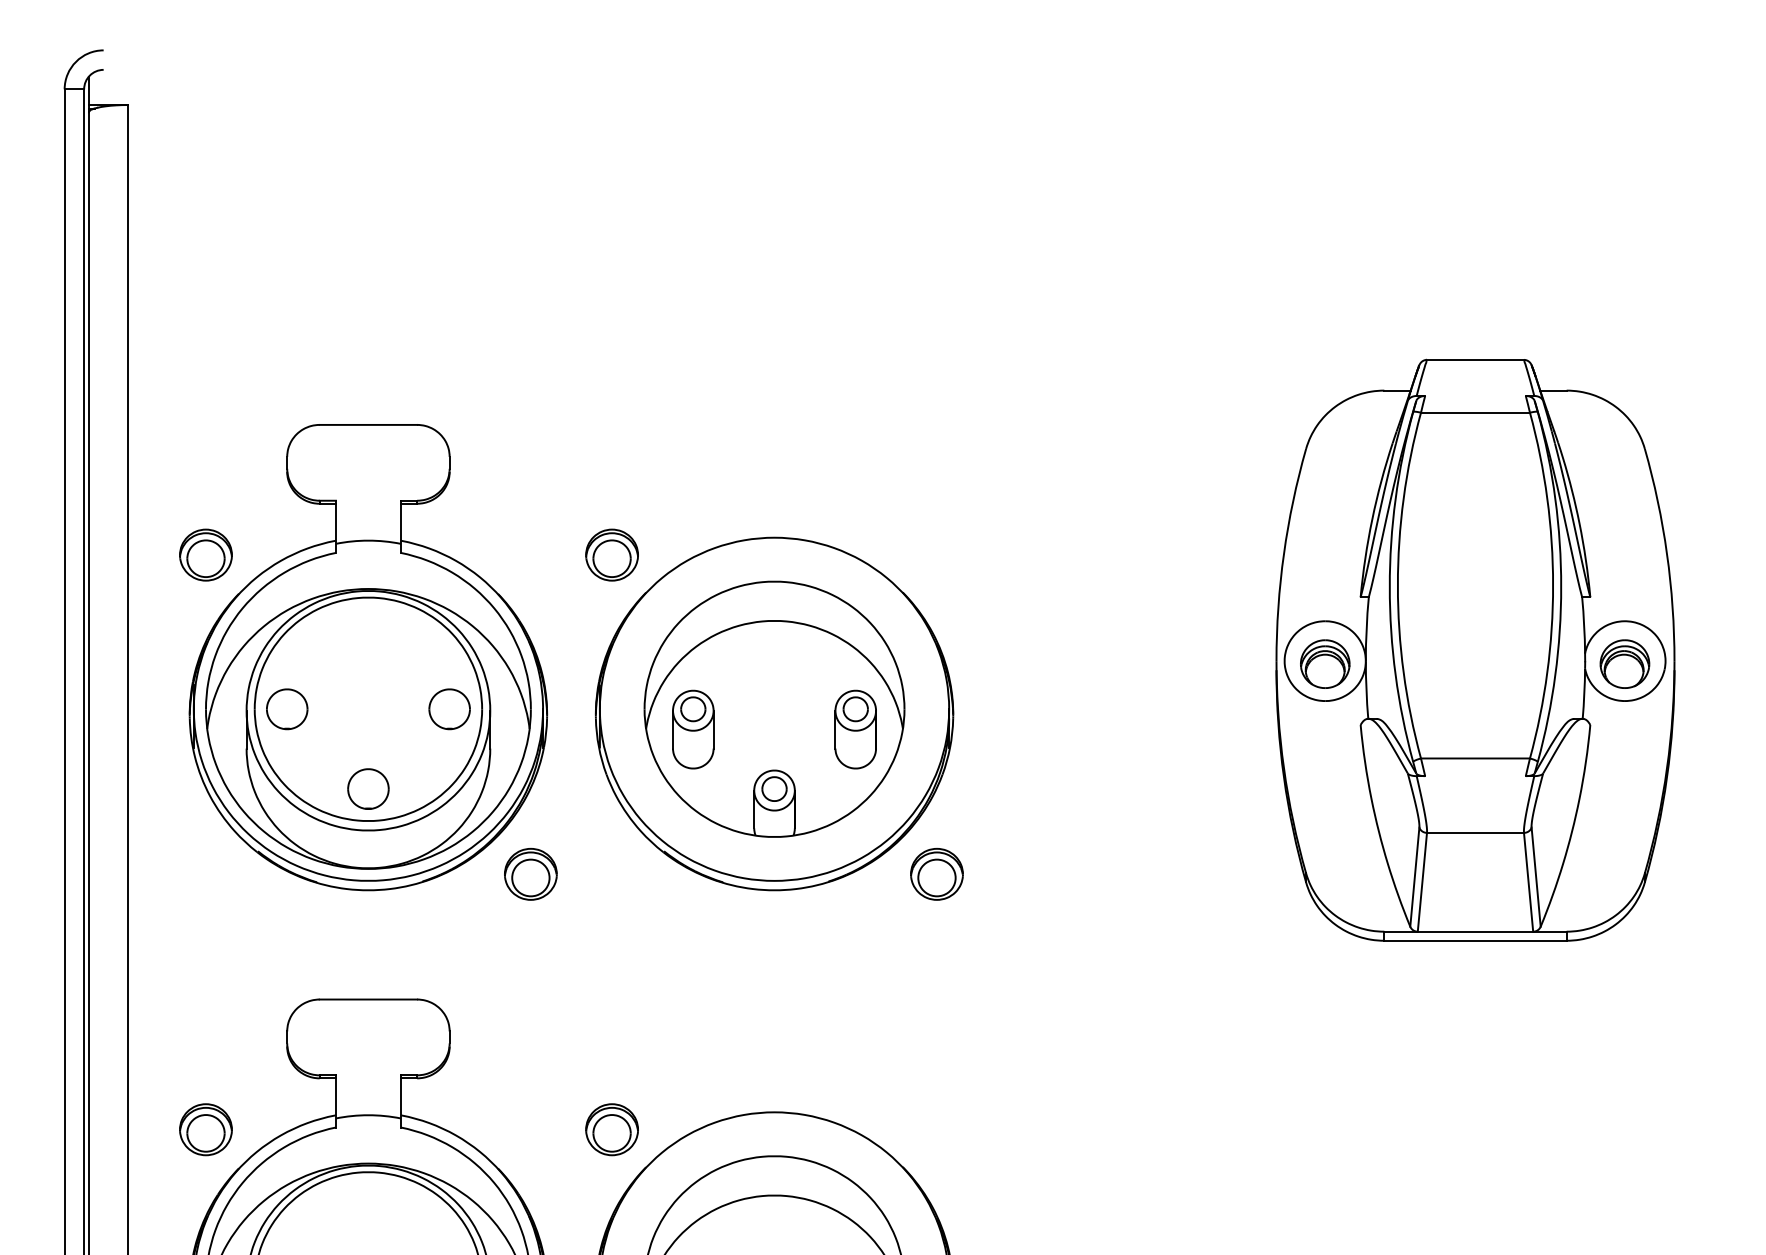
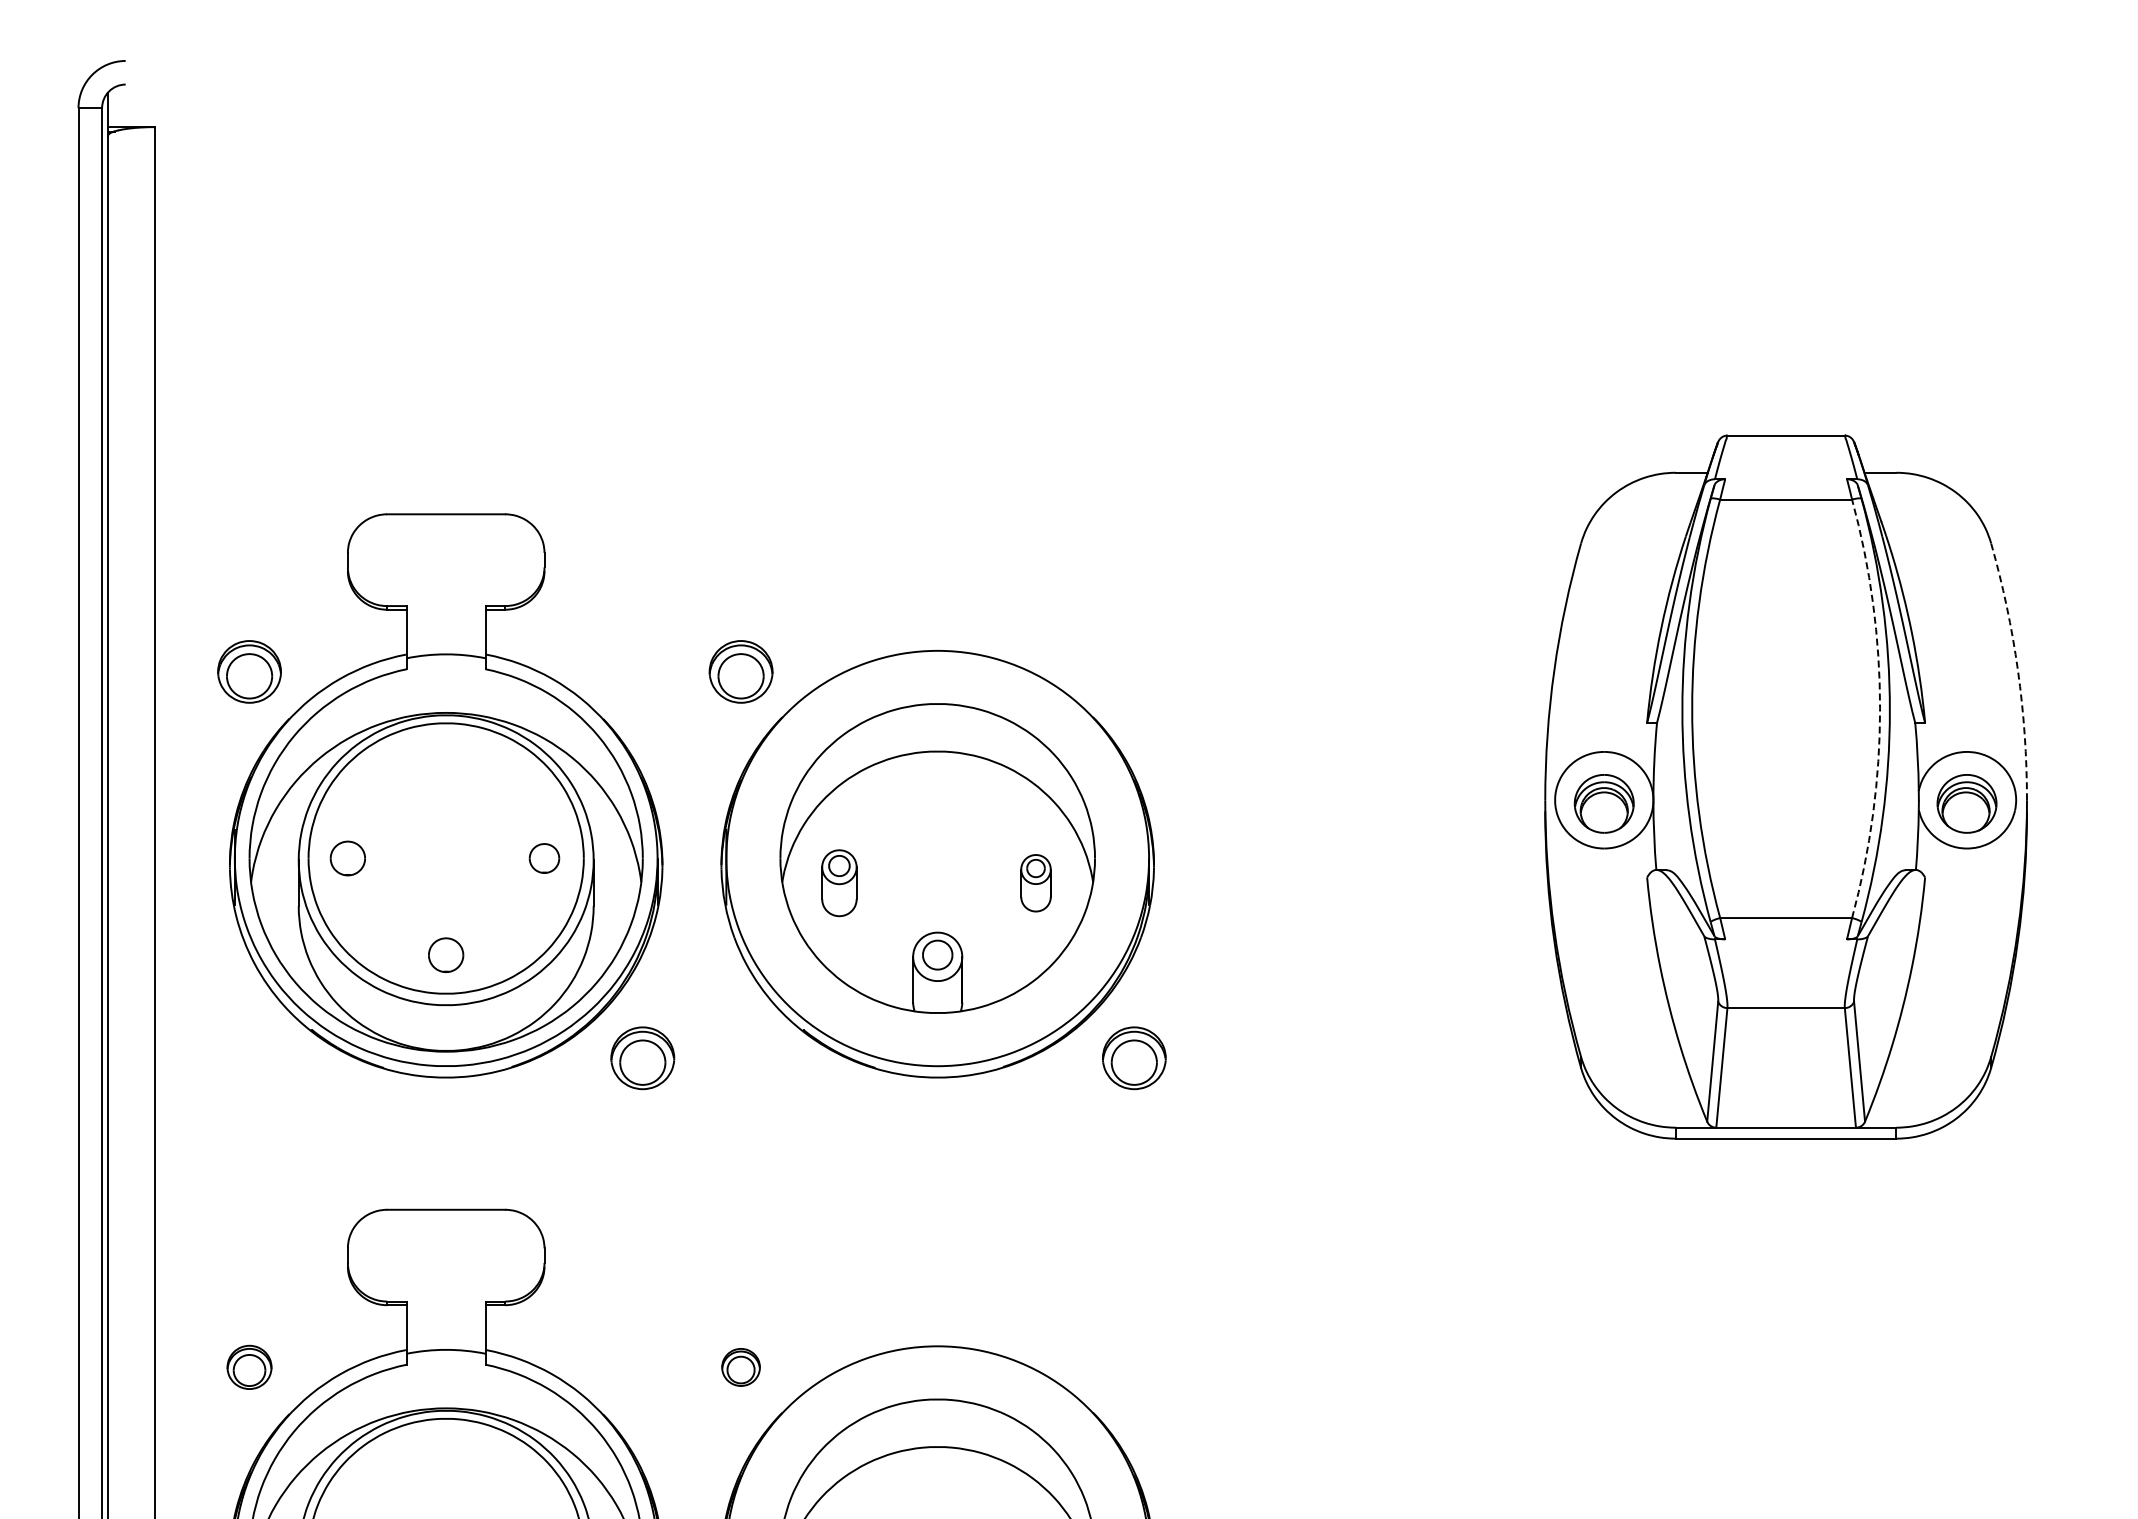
arc: (1666, 553) -> (2017, 670), solid -> dashed
arc: (1553, 585) -> (1880, 708), solid -> dashed
part: (286, 709) -> (347, 858), size x0.7
part: (449, 709) -> (544, 858), size x0.6
part: (693, 729) -> (839, 883), size x0.7
part: (855, 729) -> (1035, 883), size x0.6
part: (367, 789) -> (445, 955), size x0.7
part: (205, 1129) -> (249, 1367), size x0.7
part: (611, 1129) -> (740, 1367), size x0.6

